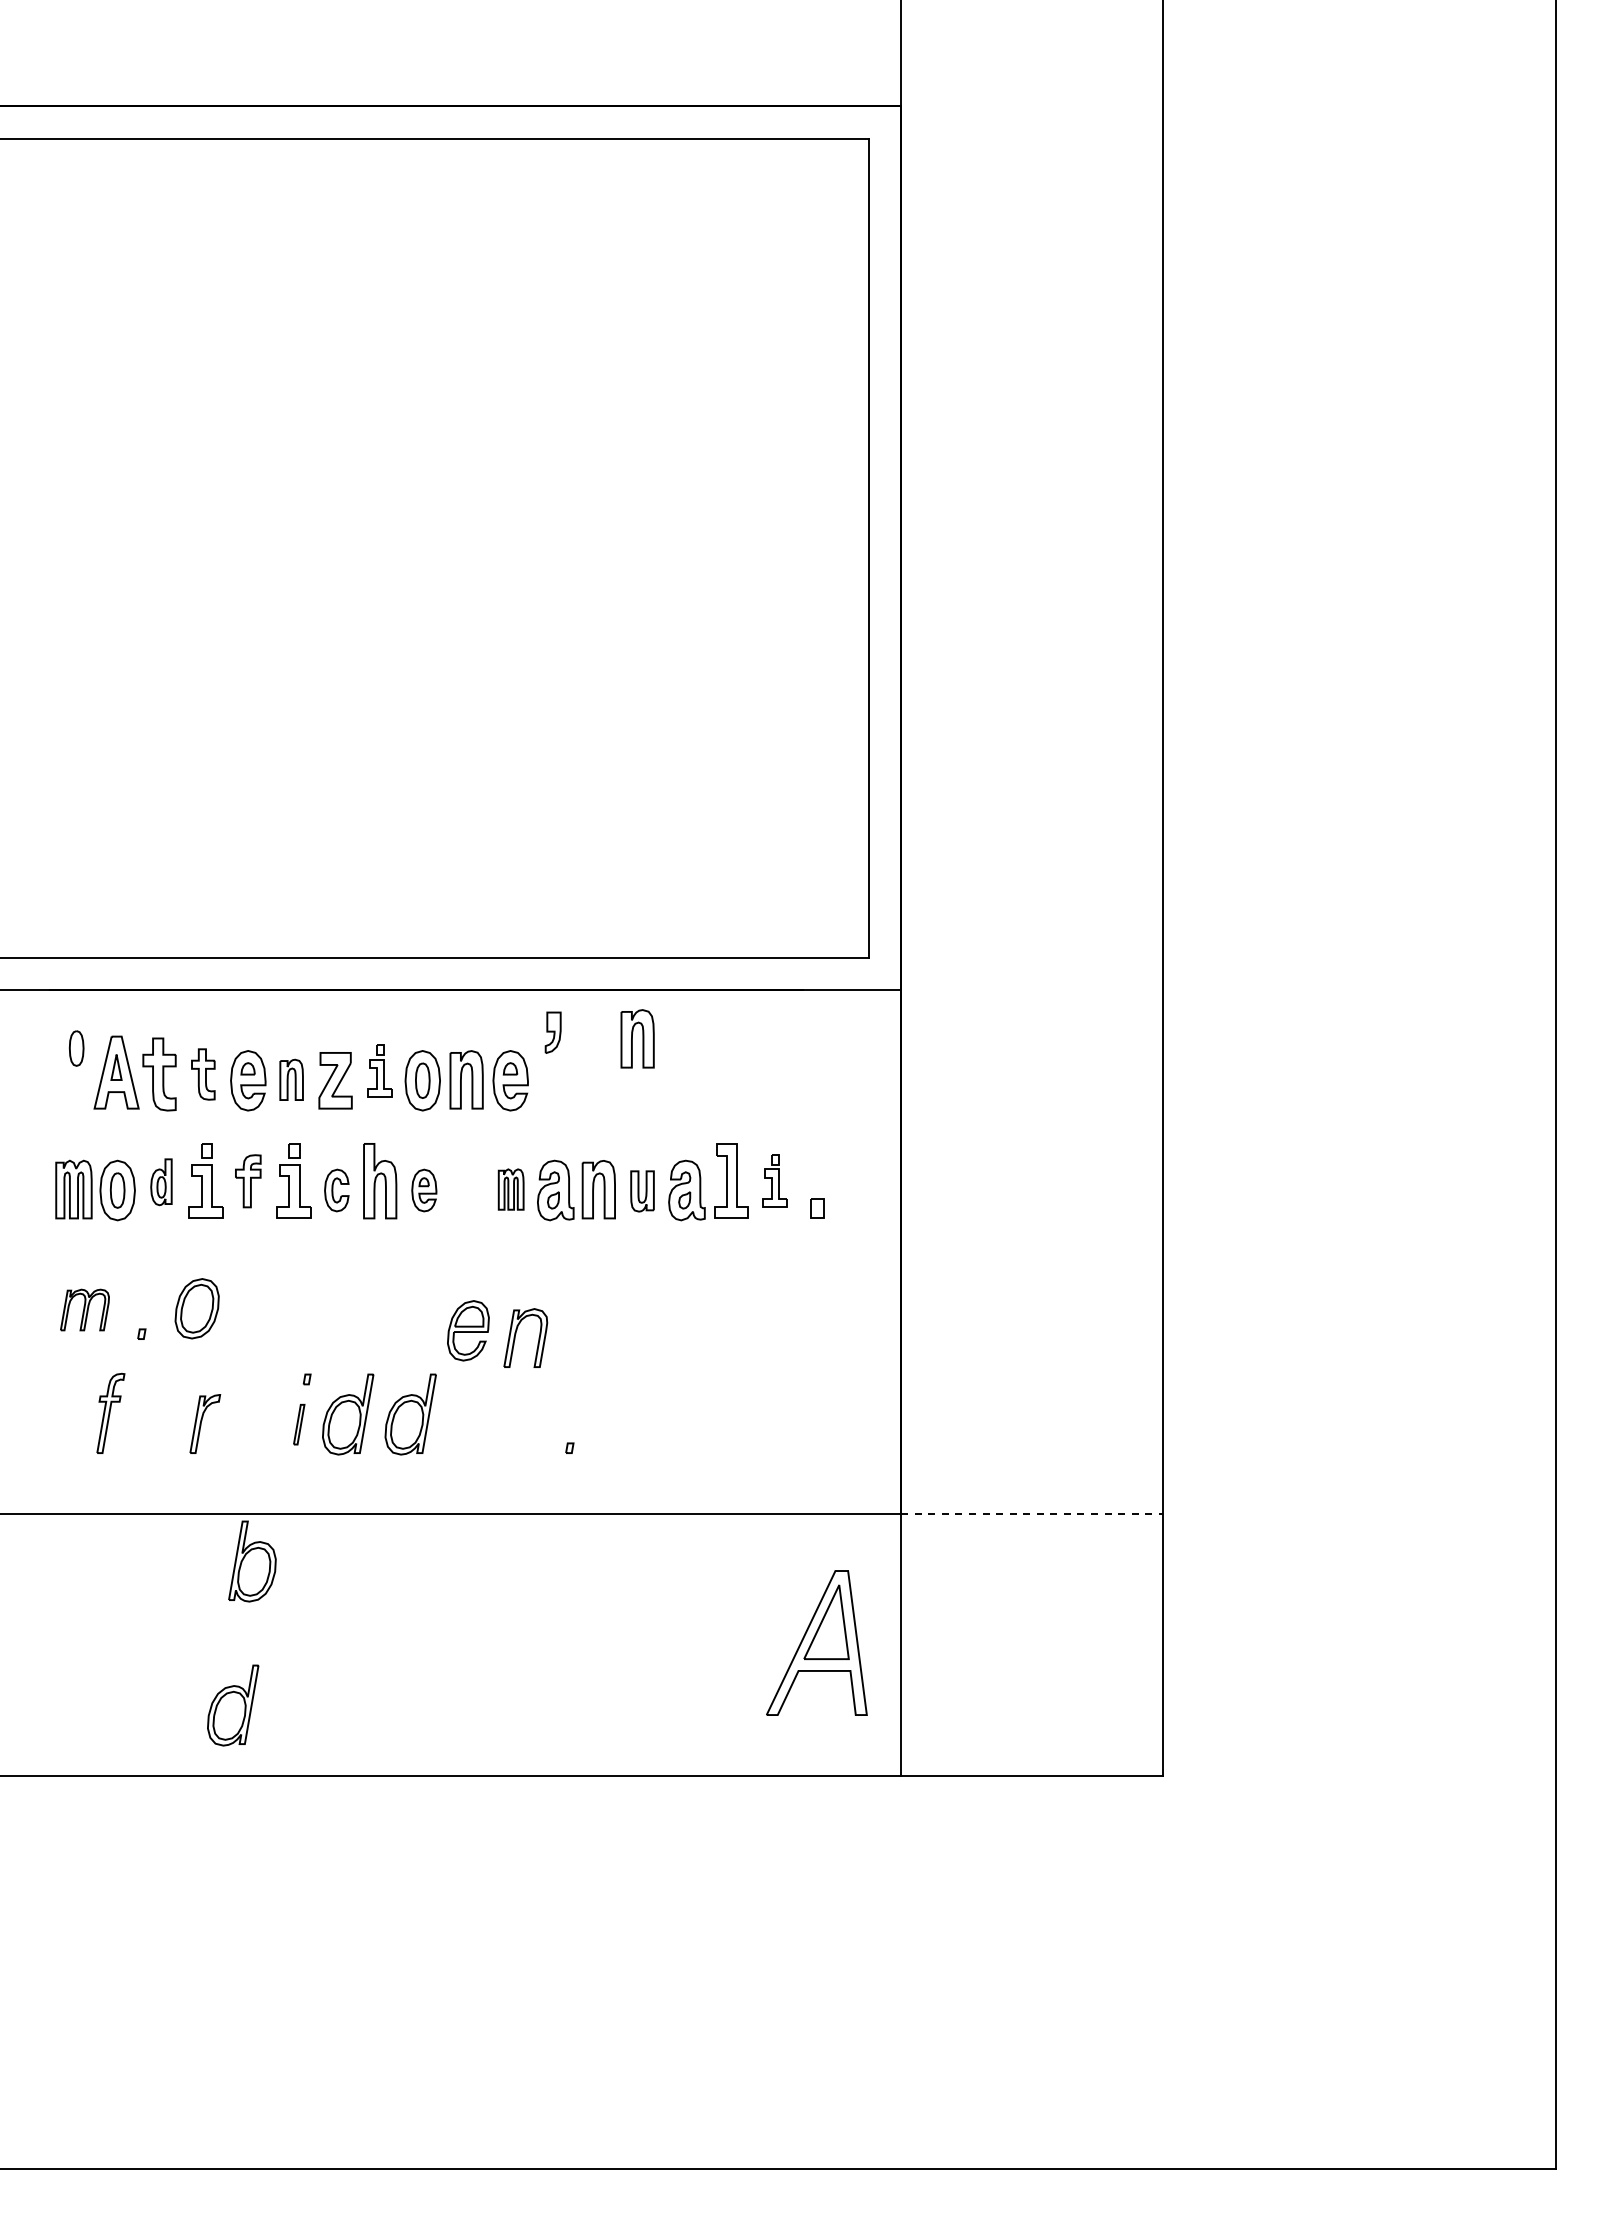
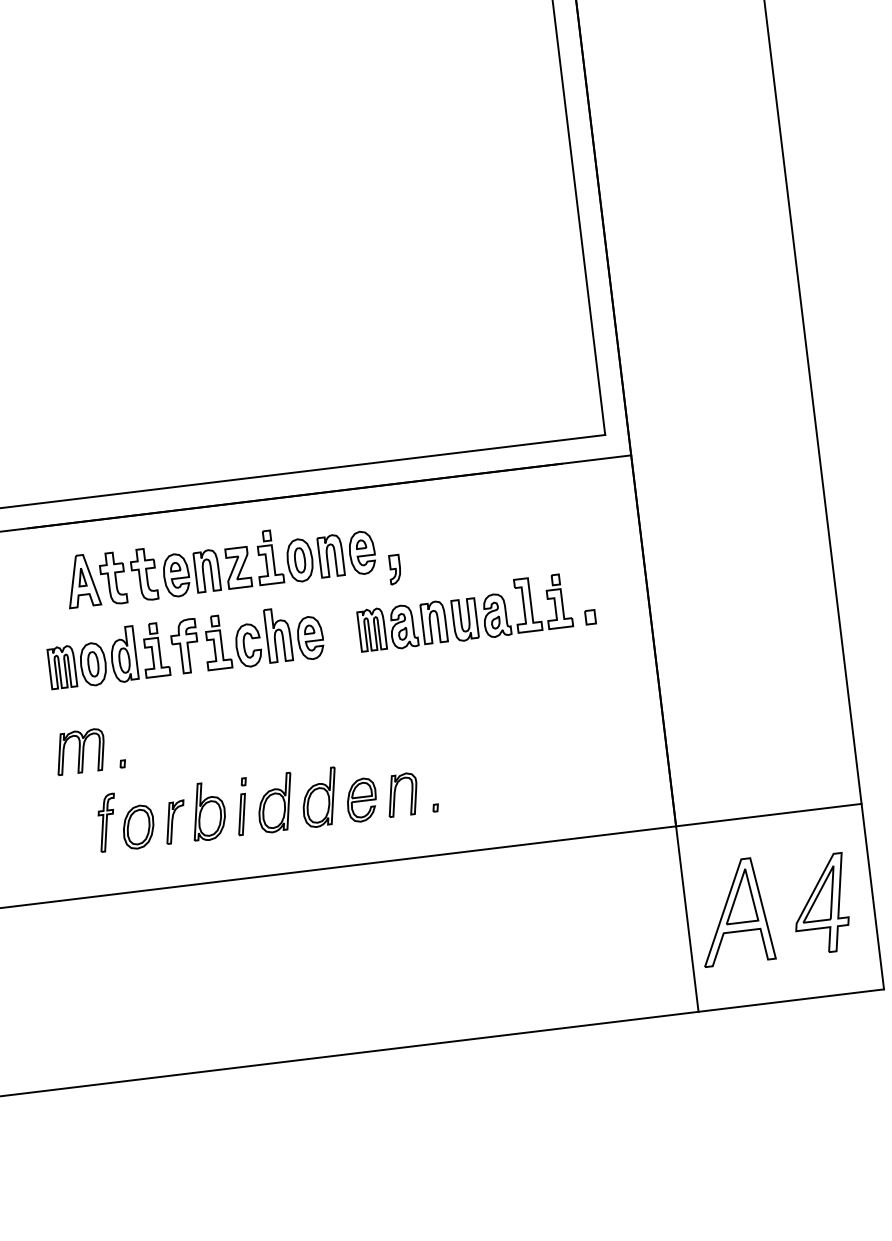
part: (552, 1032) -> (394, 569), moved
part: (637, 1038) -> (448, 512), removed
part: (76, 1048) -> (52, 567), removed
part: (379, 1071) -> (268, 557), size x1.43
part: (203, 1074) -> (144, 574), size x1.43
part: (291, 1079) -> (206, 570), size x1.43
part: (774, 1180) -> (557, 600), size x1.43
part: (247, 1181) -> (184, 646), size x1.43
part: (161, 1182) -> (123, 654), size x1.67
part: (510, 1189) -> (371, 629), size x1.43
part: (336, 1190) -> (248, 645), size x1.43
part: (424, 1190) -> (310, 637), size x1.43
part: (642, 1191) -> (465, 620), size x1.43
part: (196, 1308) -> (138, 827), moved
part: (84, 1309) -> (80, 751), size x1.43
part: (468, 1330) -> (361, 799), moved
part: (516, 1334) -> (395, 792), moved
part: (298, 1424) -> (241, 814), size x1.43
line: (1032, 1514) -> (769, 815), dashed -> solid
part: (252, 1561) -> (208, 811), moved
part: (816, 1642) -> (733, 911), moved
part: (1088, 1646) -> (820, 904), added
part: (233, 1705) -> (219, 1019), removed

